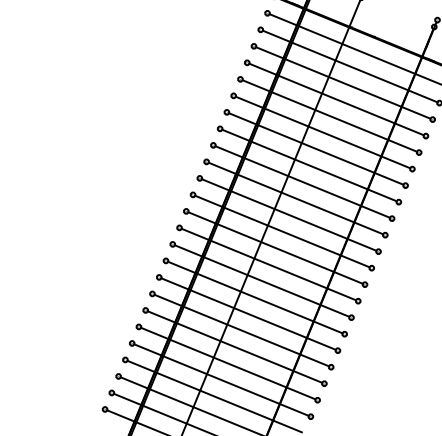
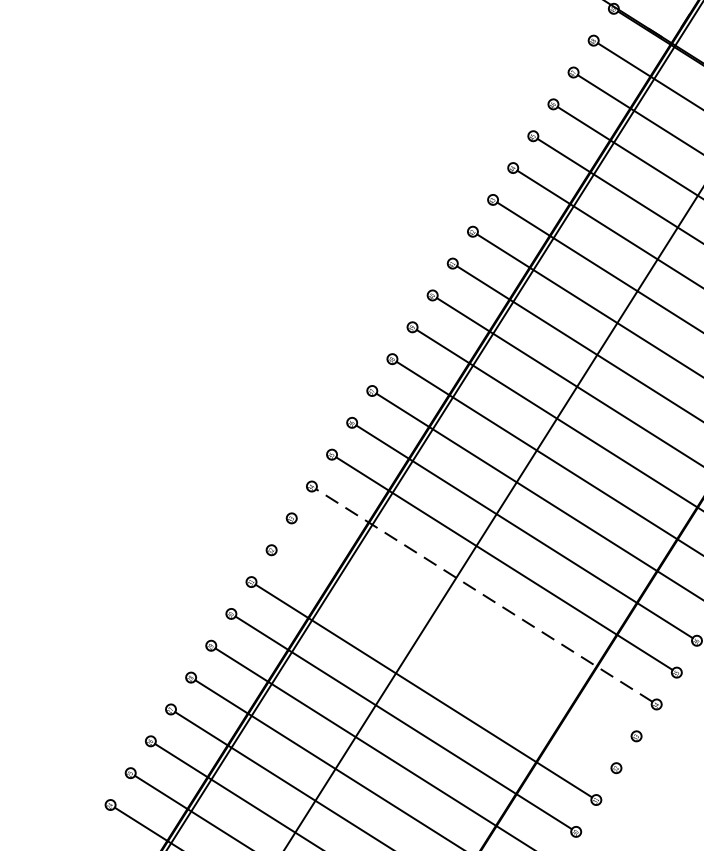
line: (261, 280) -> (483, 594), solid -> dashed
line: (255, 297) -> (464, 627), removed
line: (248, 313) -> (444, 658), removed

